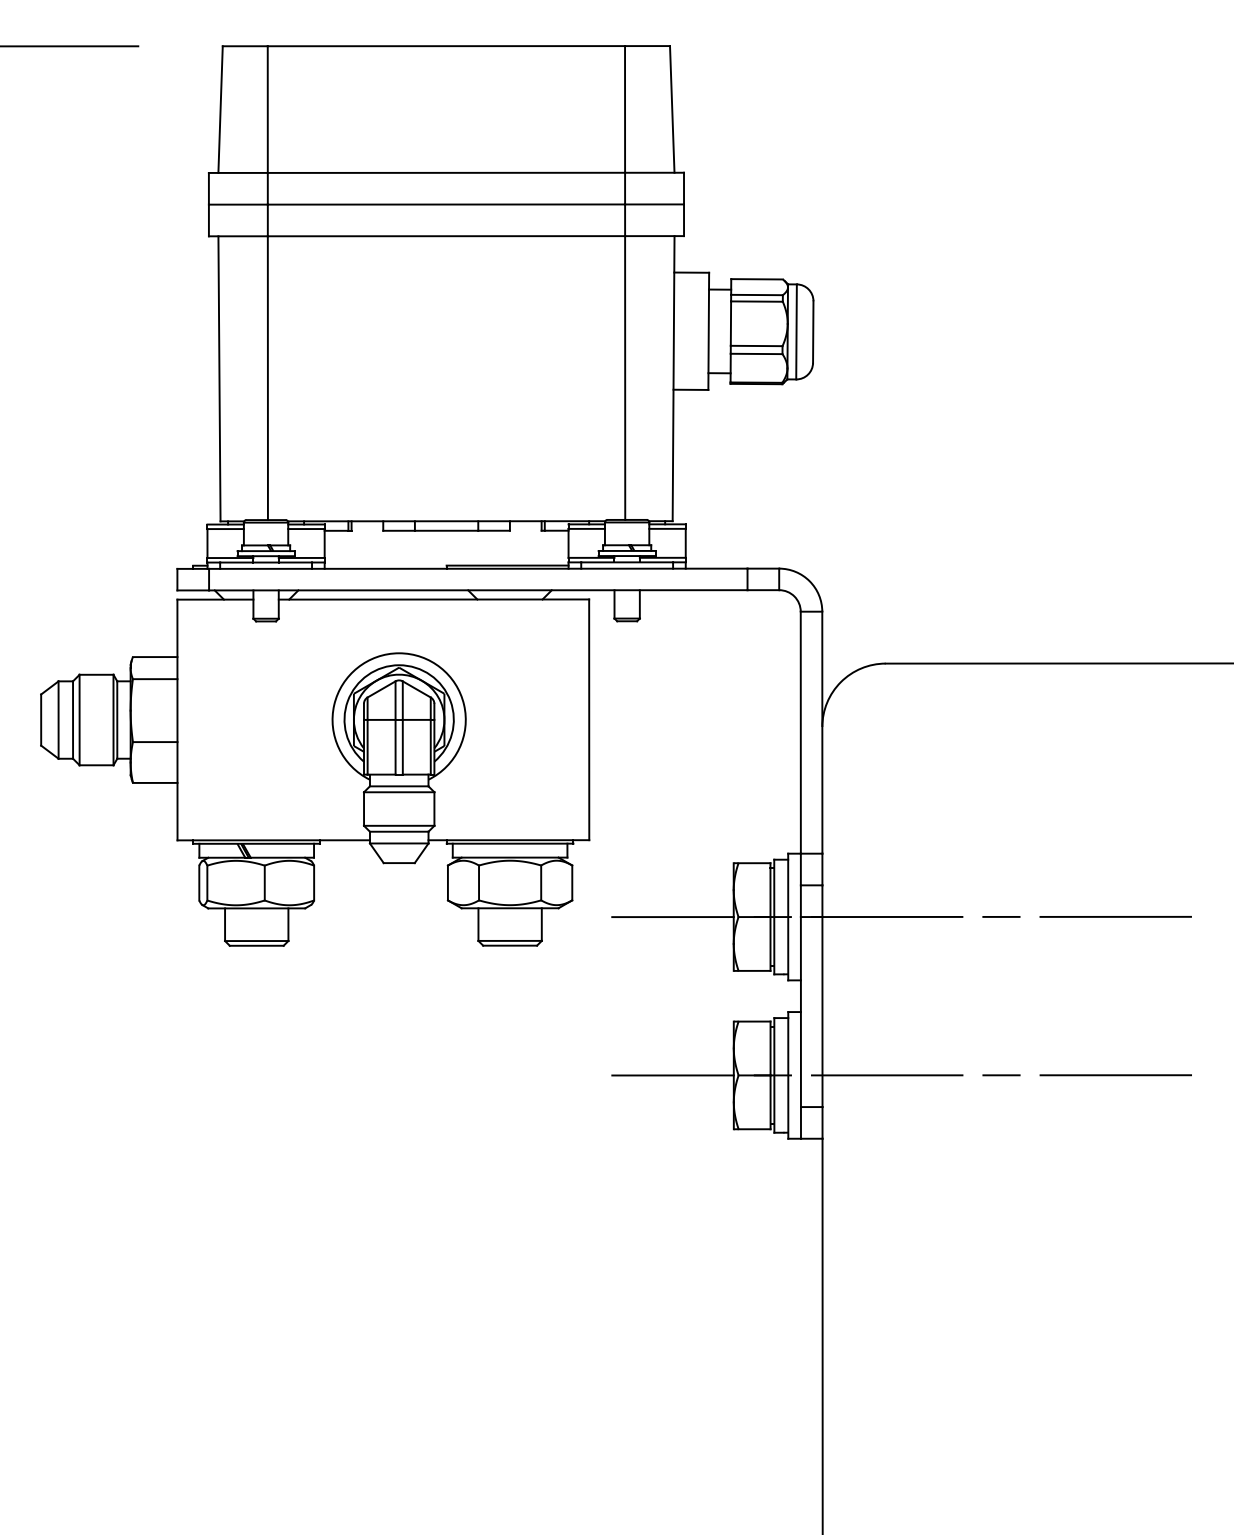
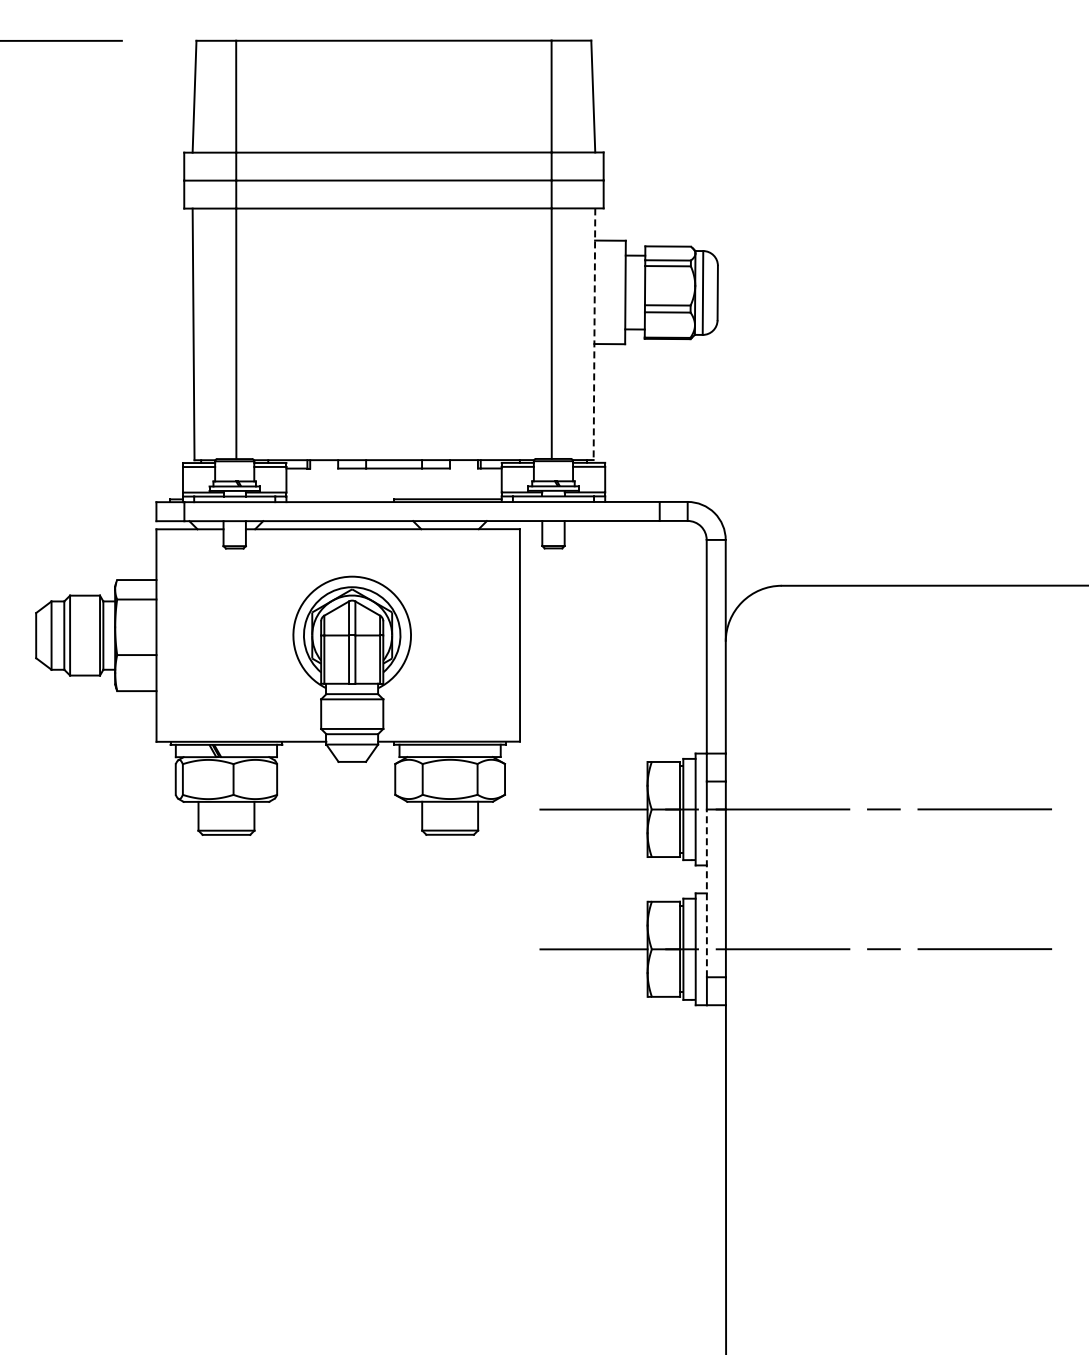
line: (673, 378) -> (594, 334), solid -> dashed
line: (800, 1012) -> (706, 893), solid -> dashed

